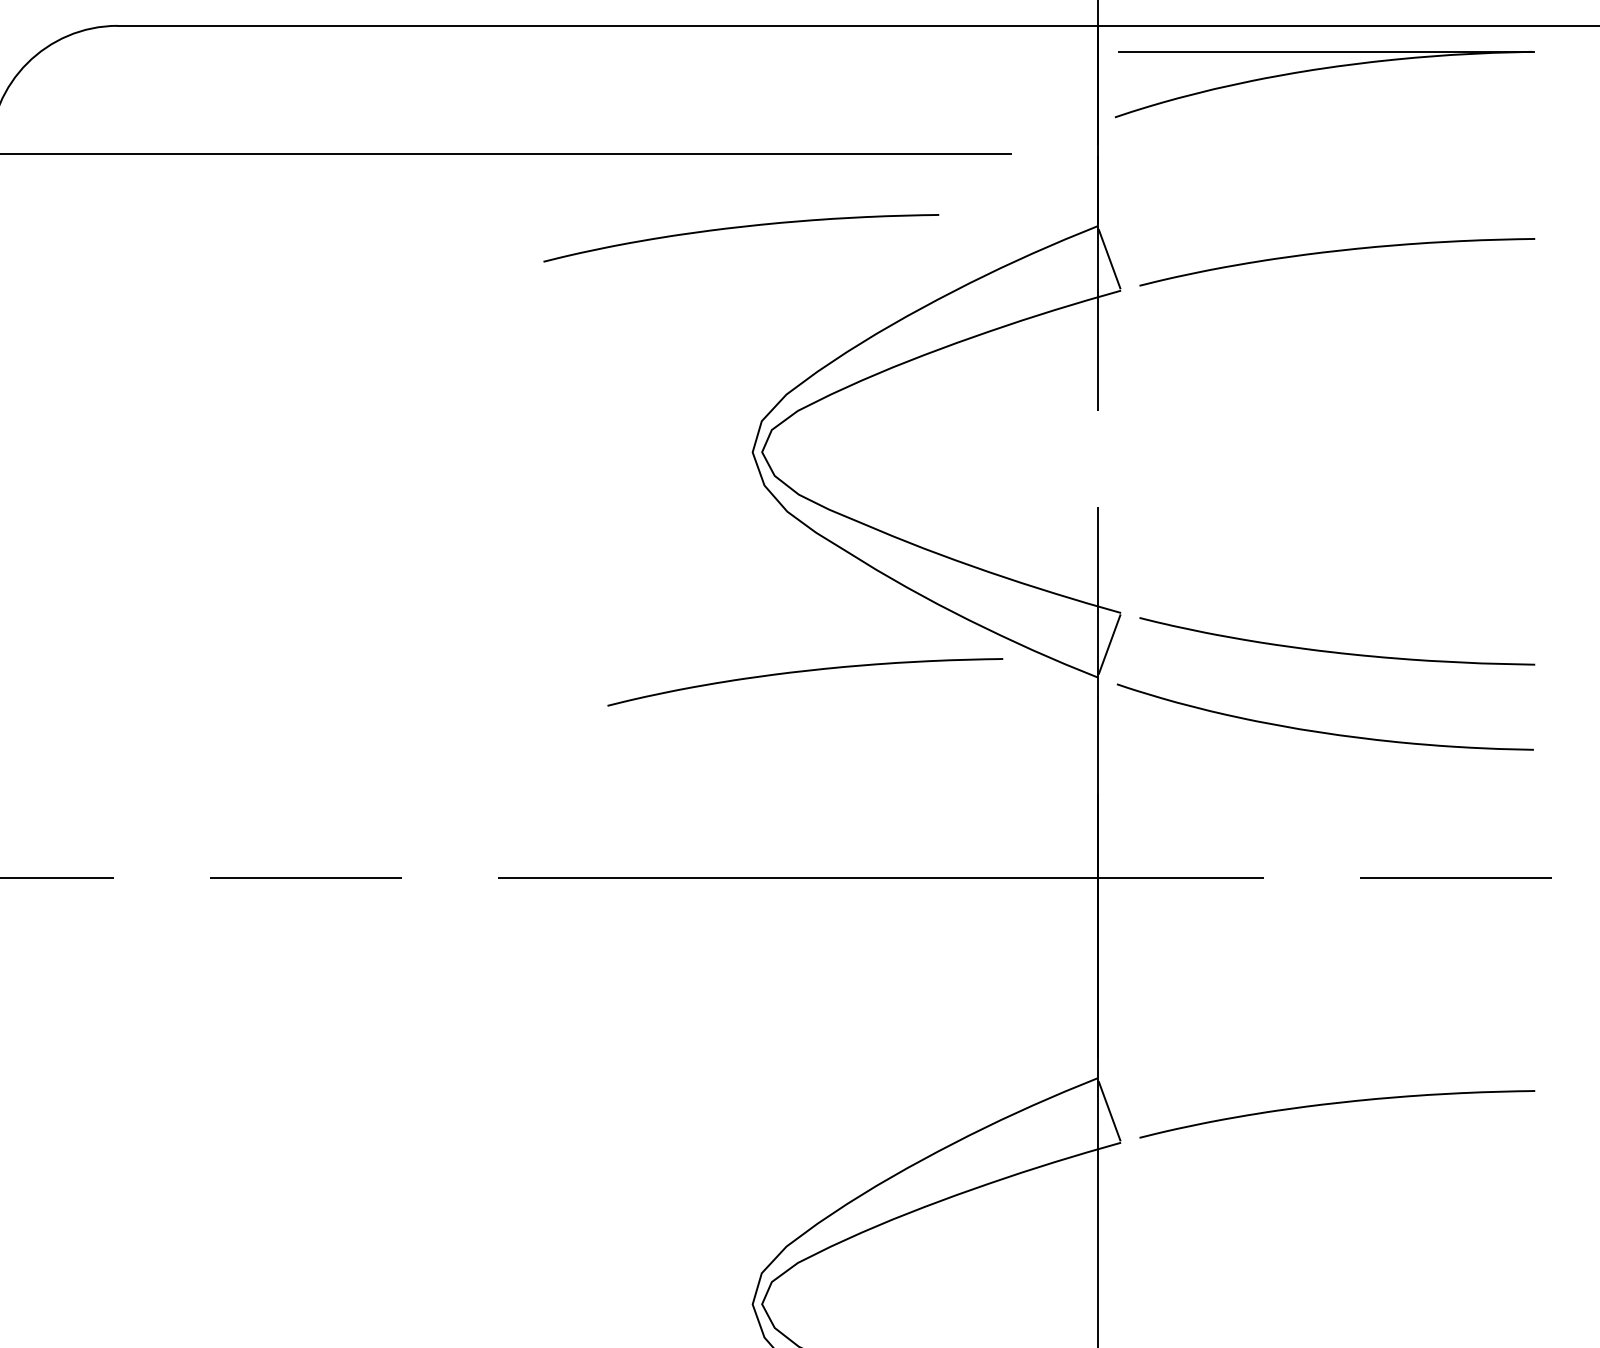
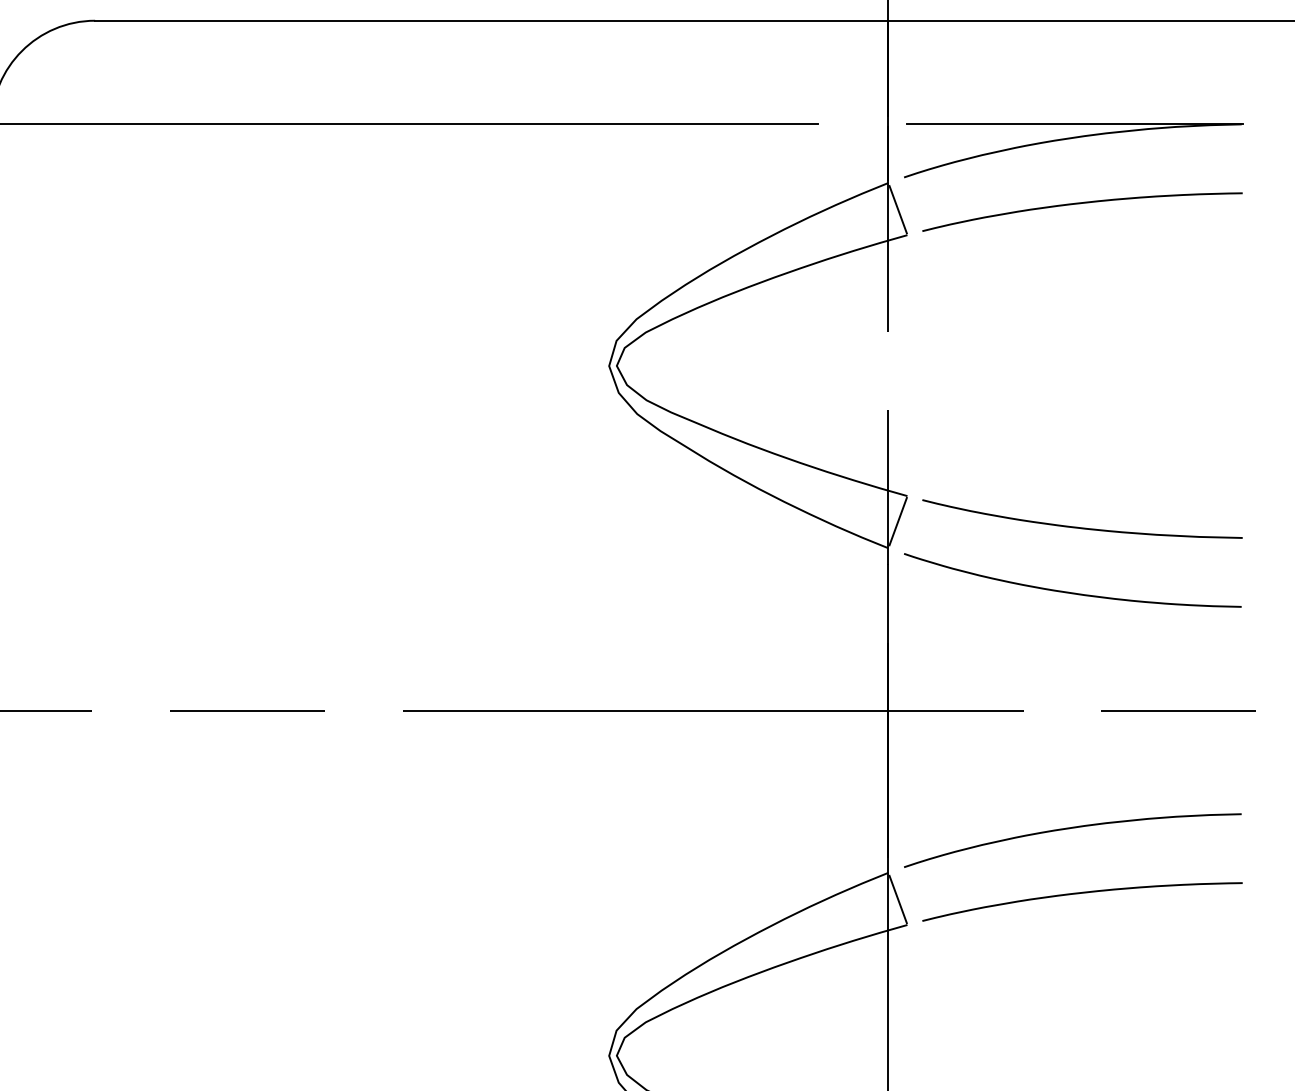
part: (1324, 69) -> (1073, 138), moved
curve: (738, 228) -> (597, 184), removed
curve: (803, 672) -> (650, 544), removed
curve: (1320, 1024) -> (1068, 829), added

